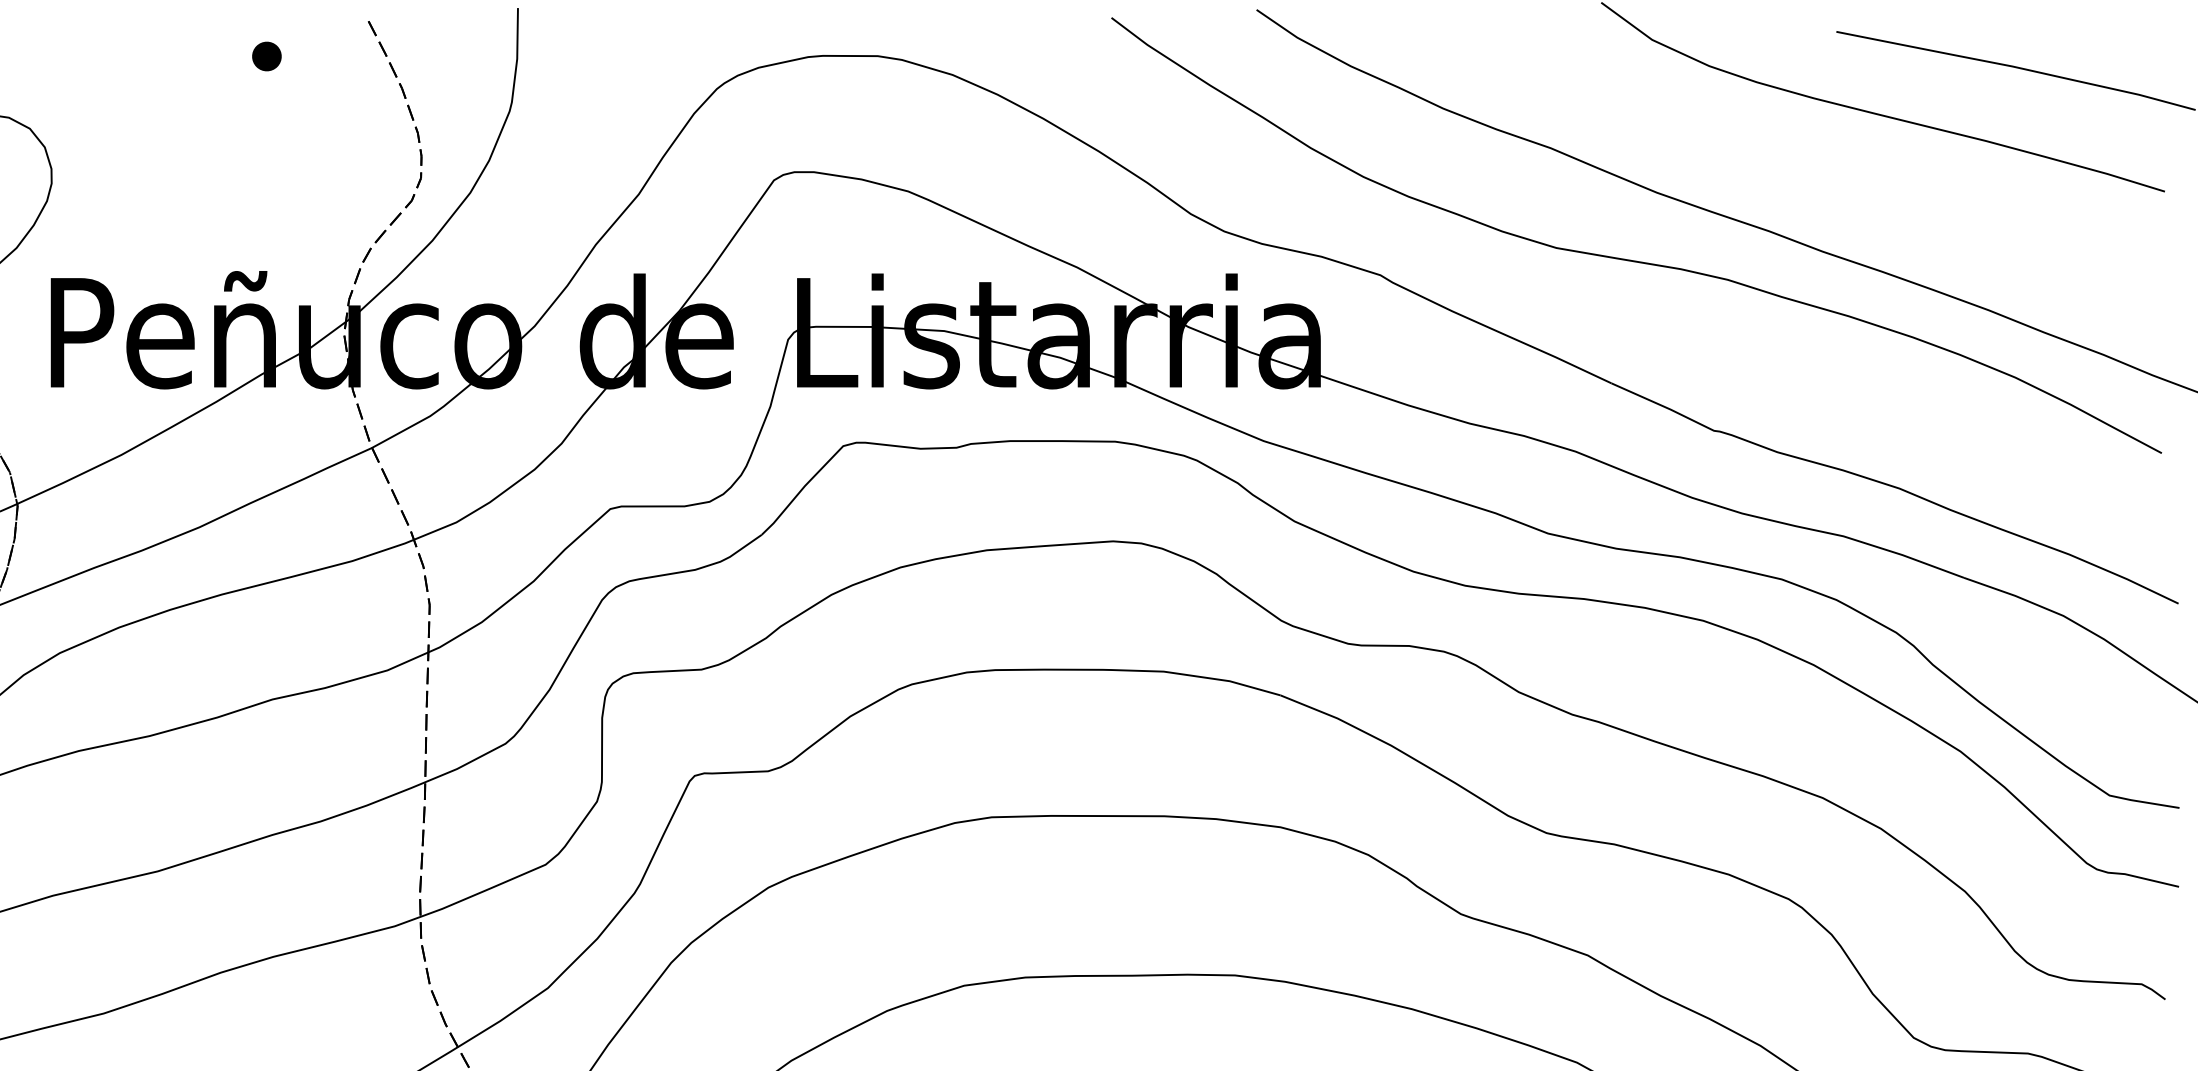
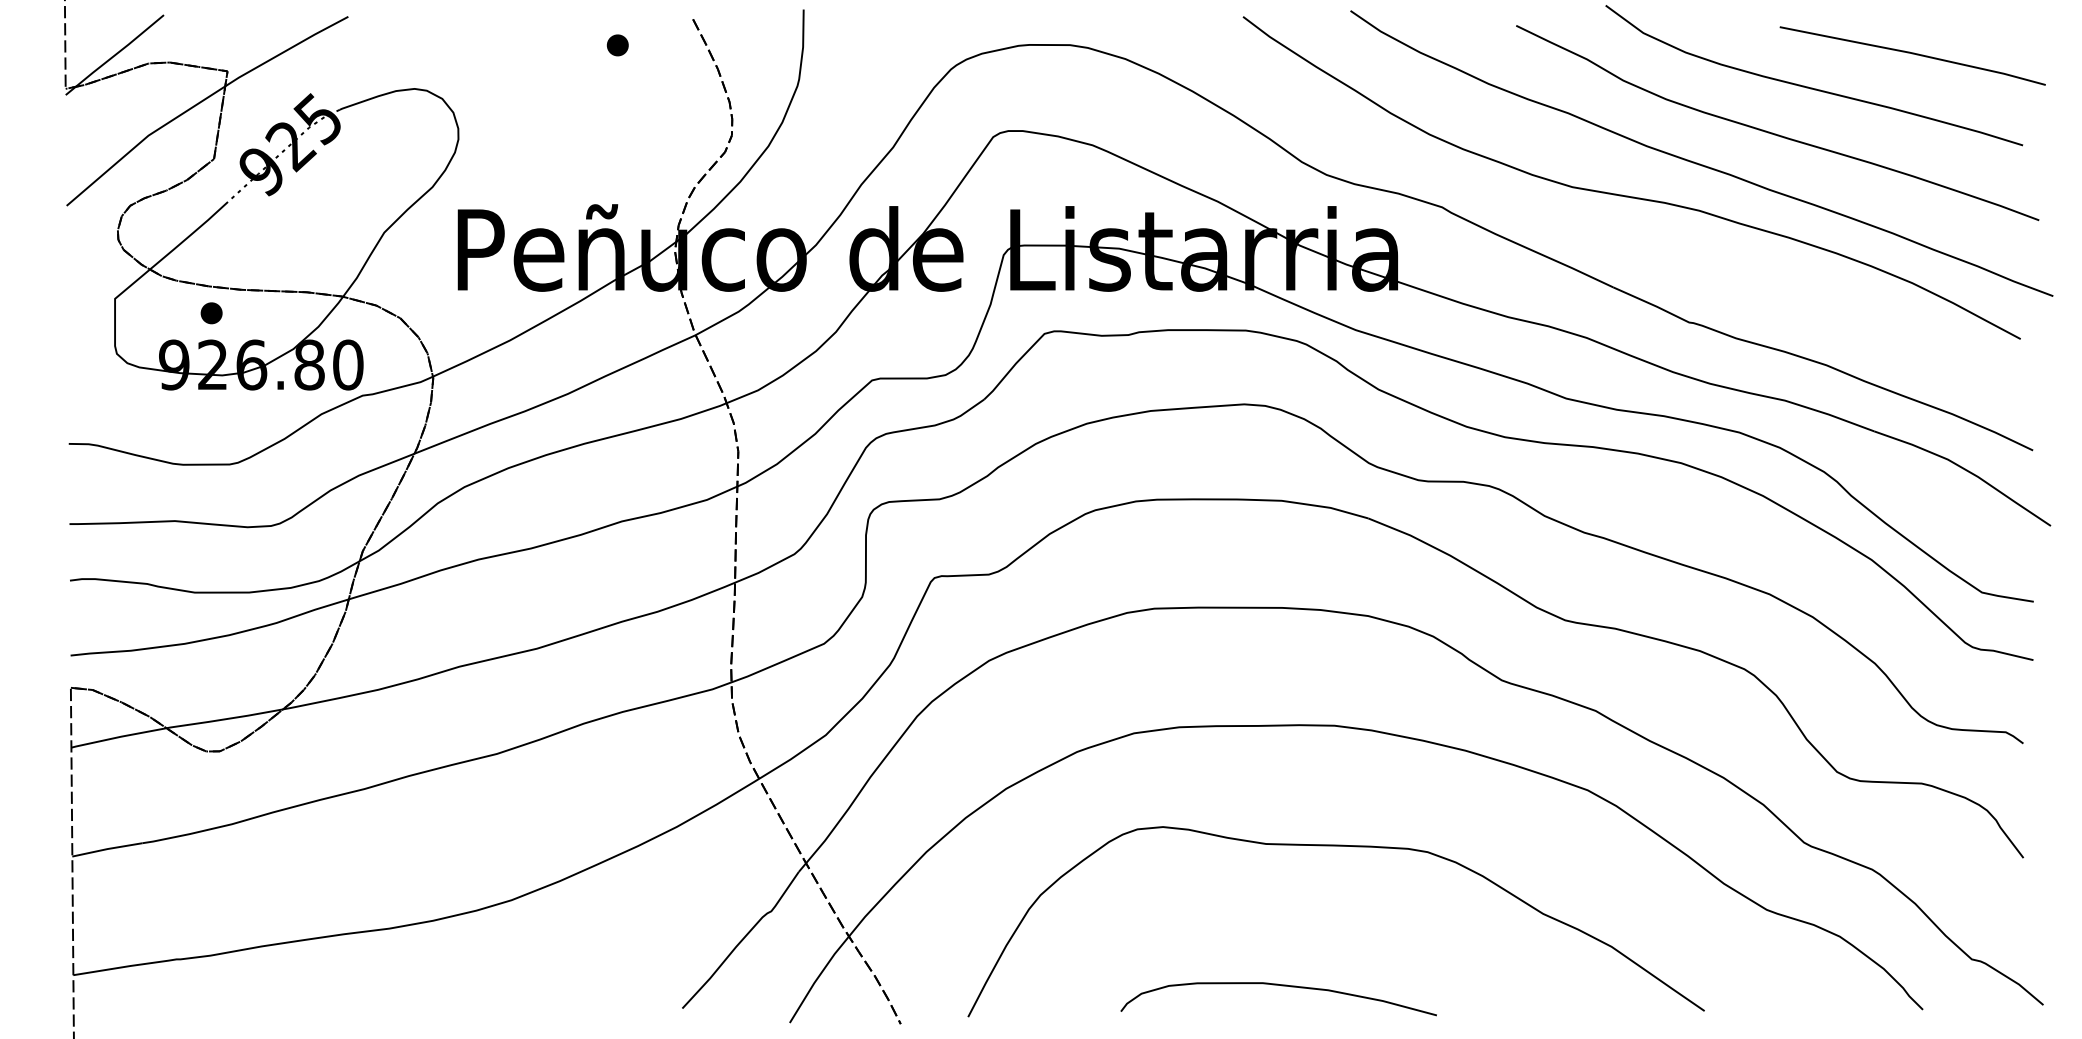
curve: (1830, 175) -> (1775, 133), added

